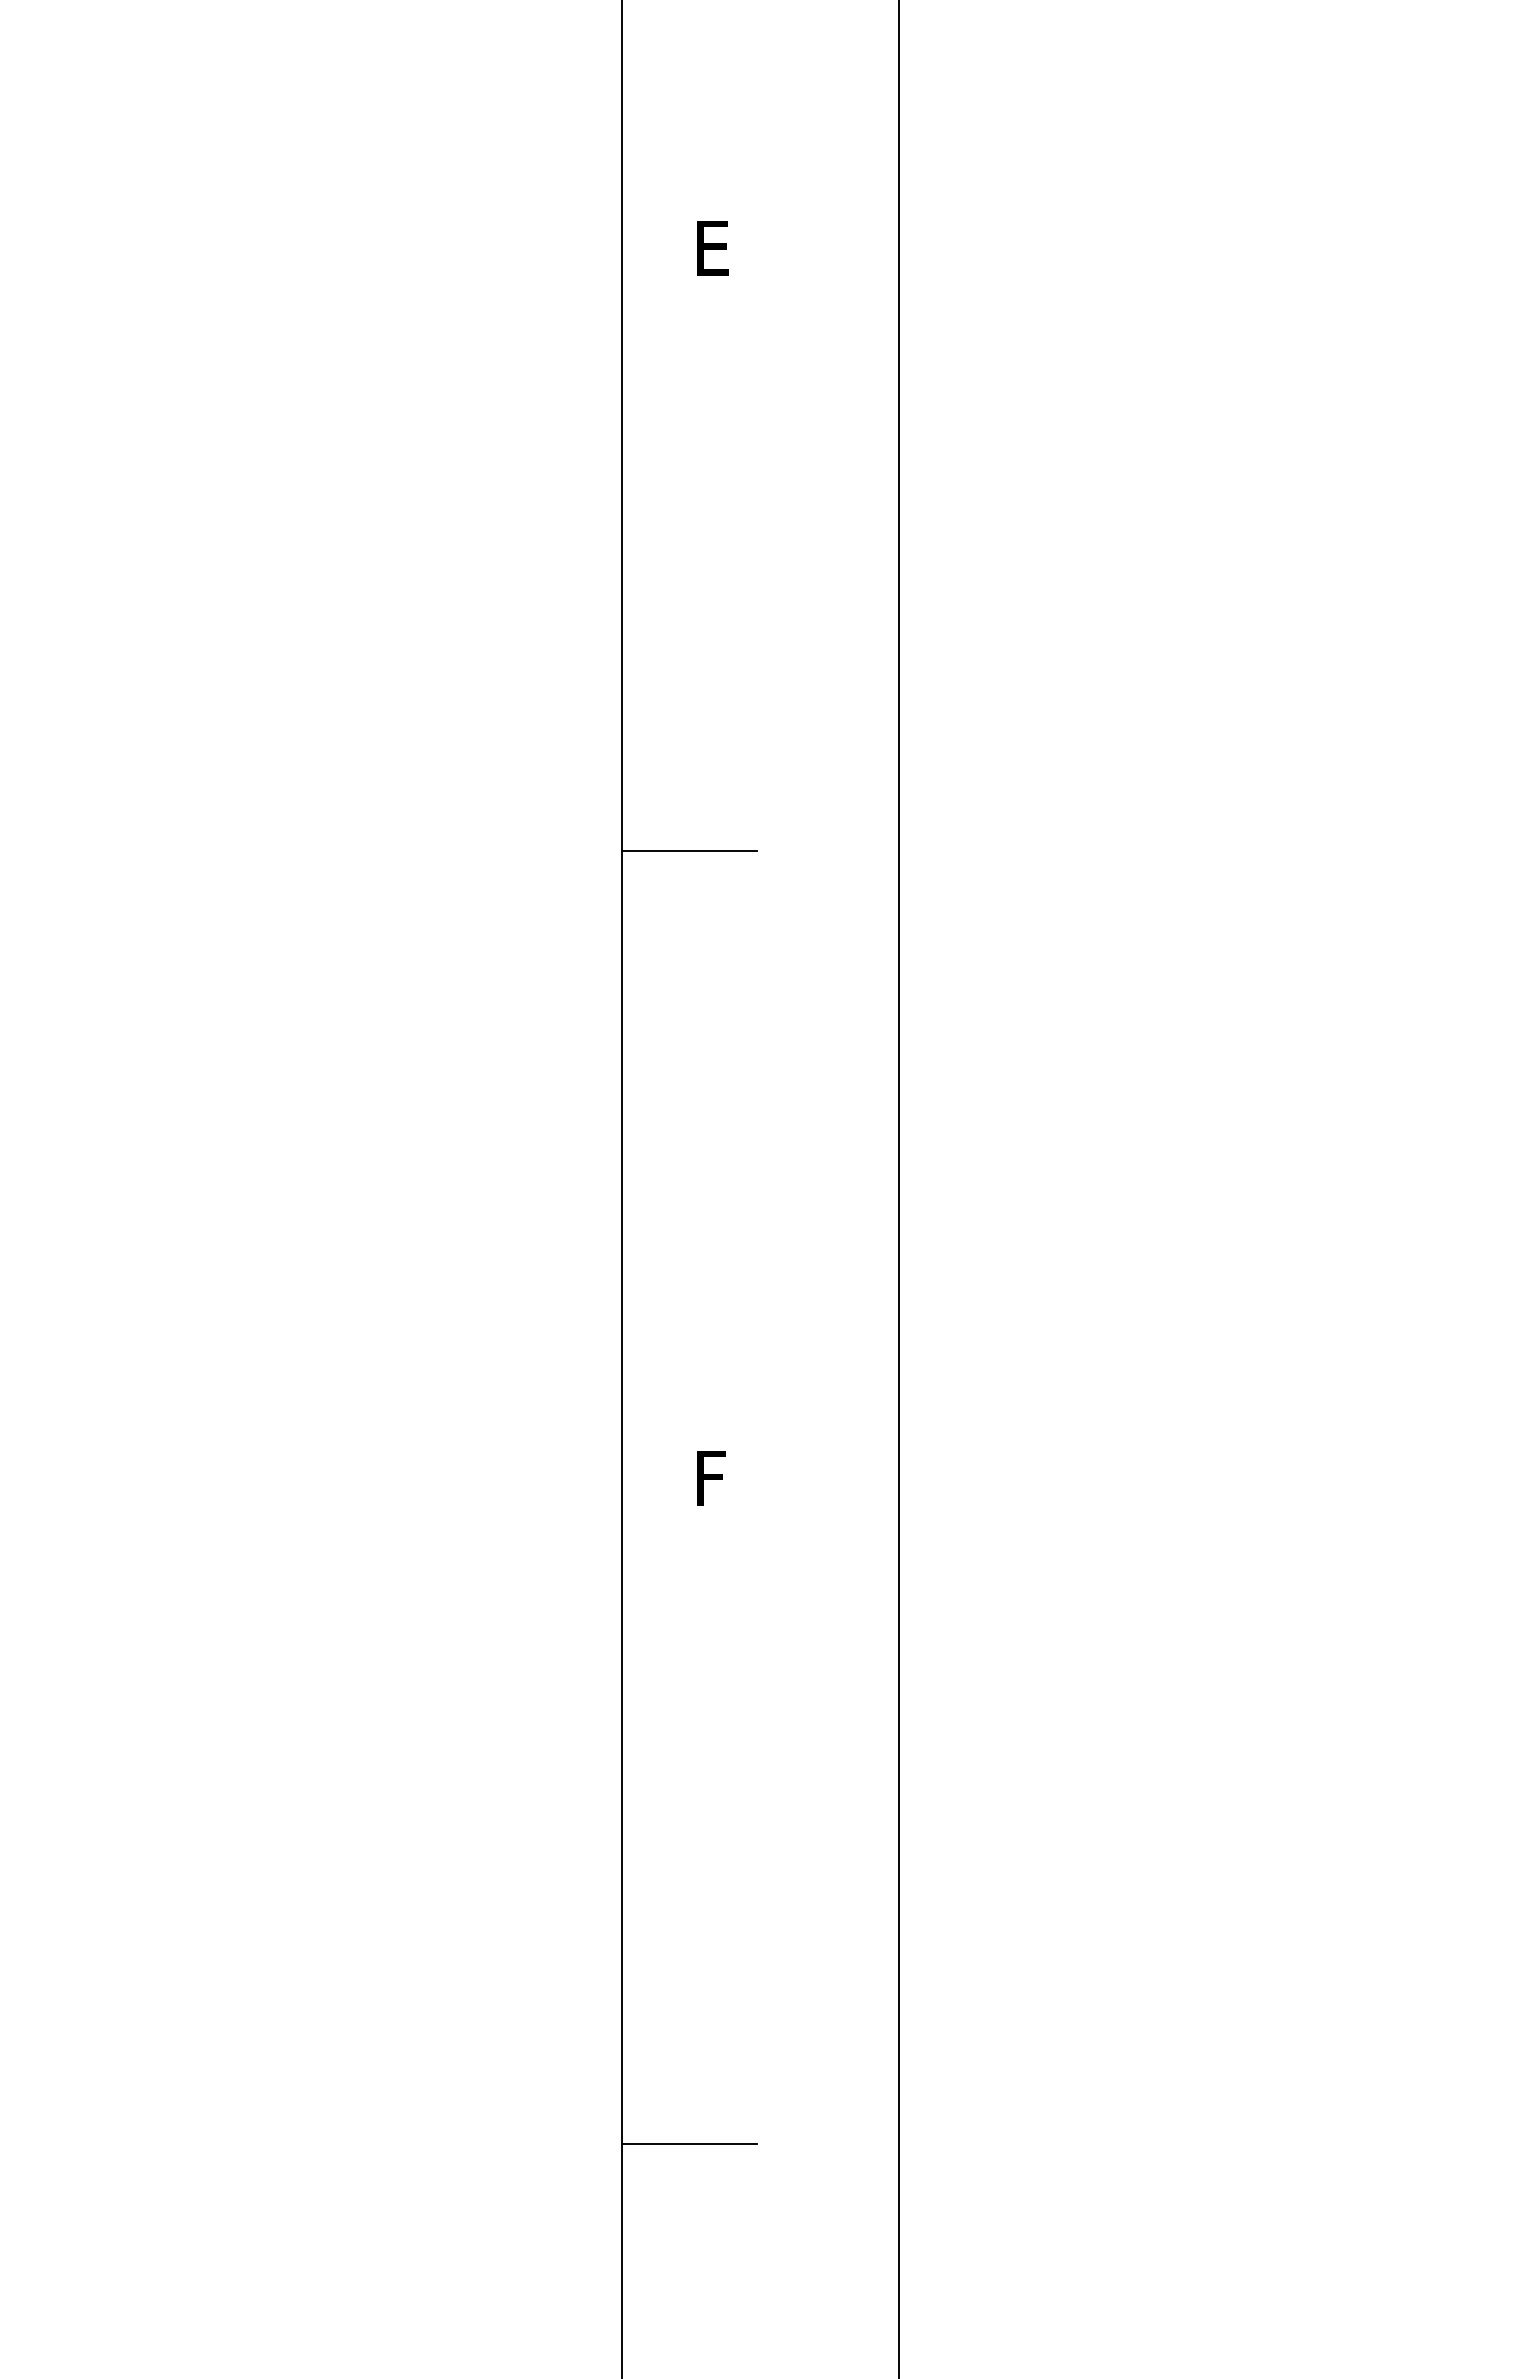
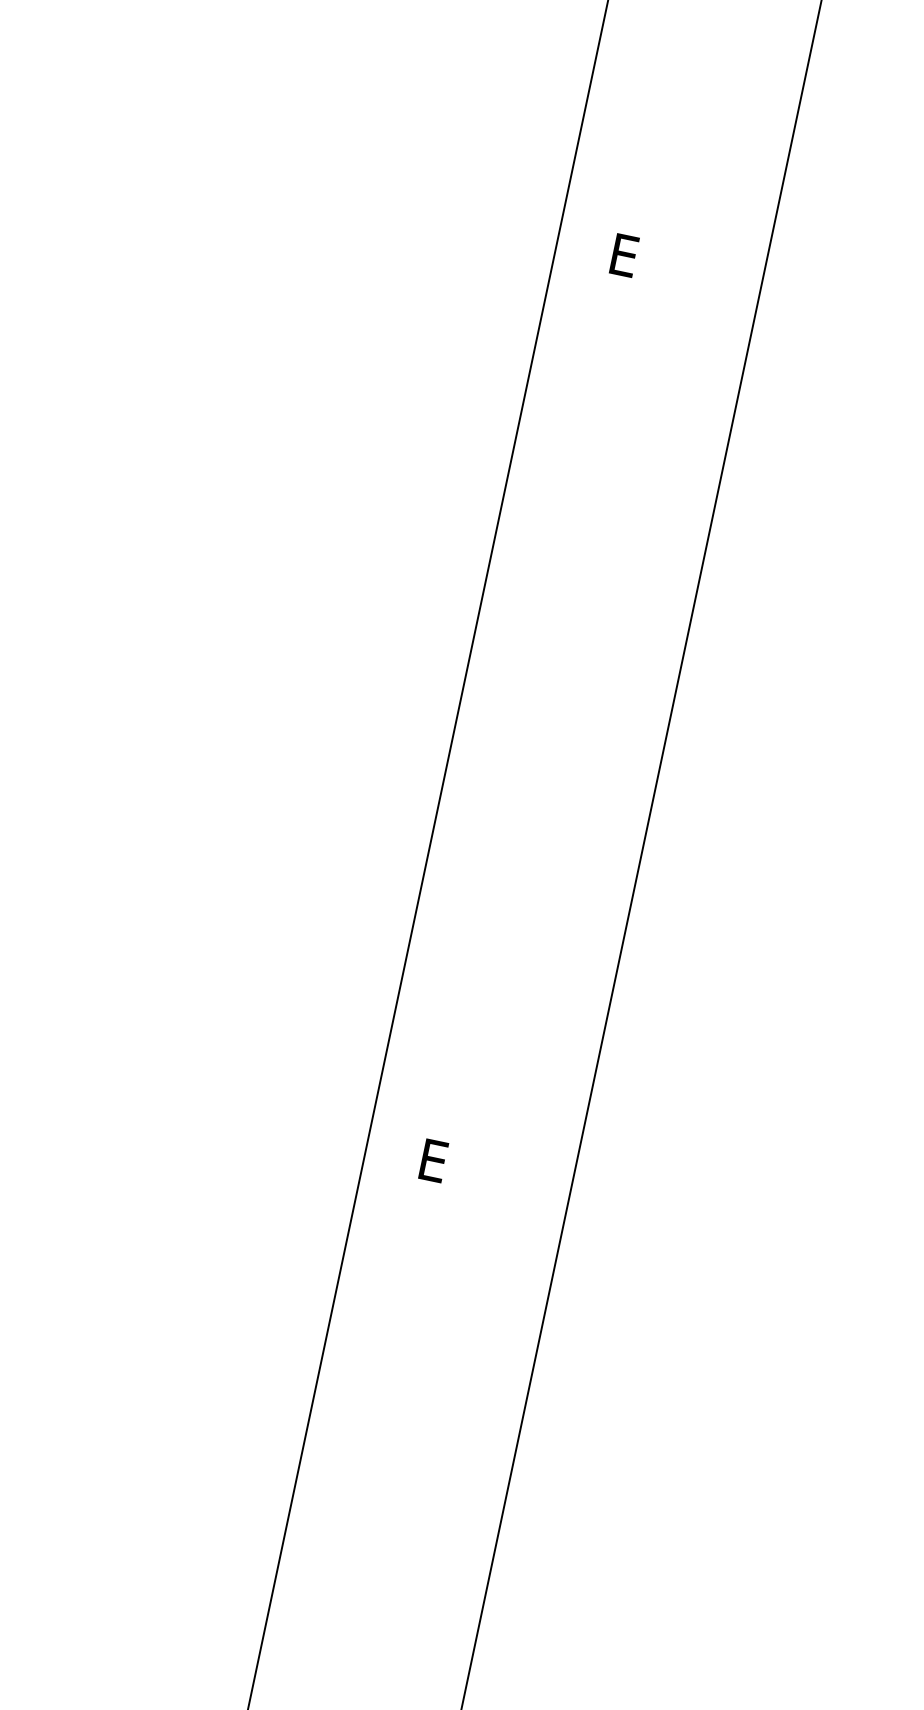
line: (689, 851) -> (513, 695), removed
text: (716, 1478) -> (436, 1161), F -> E
line: (689, 2144) -> (313, 1647), removed

